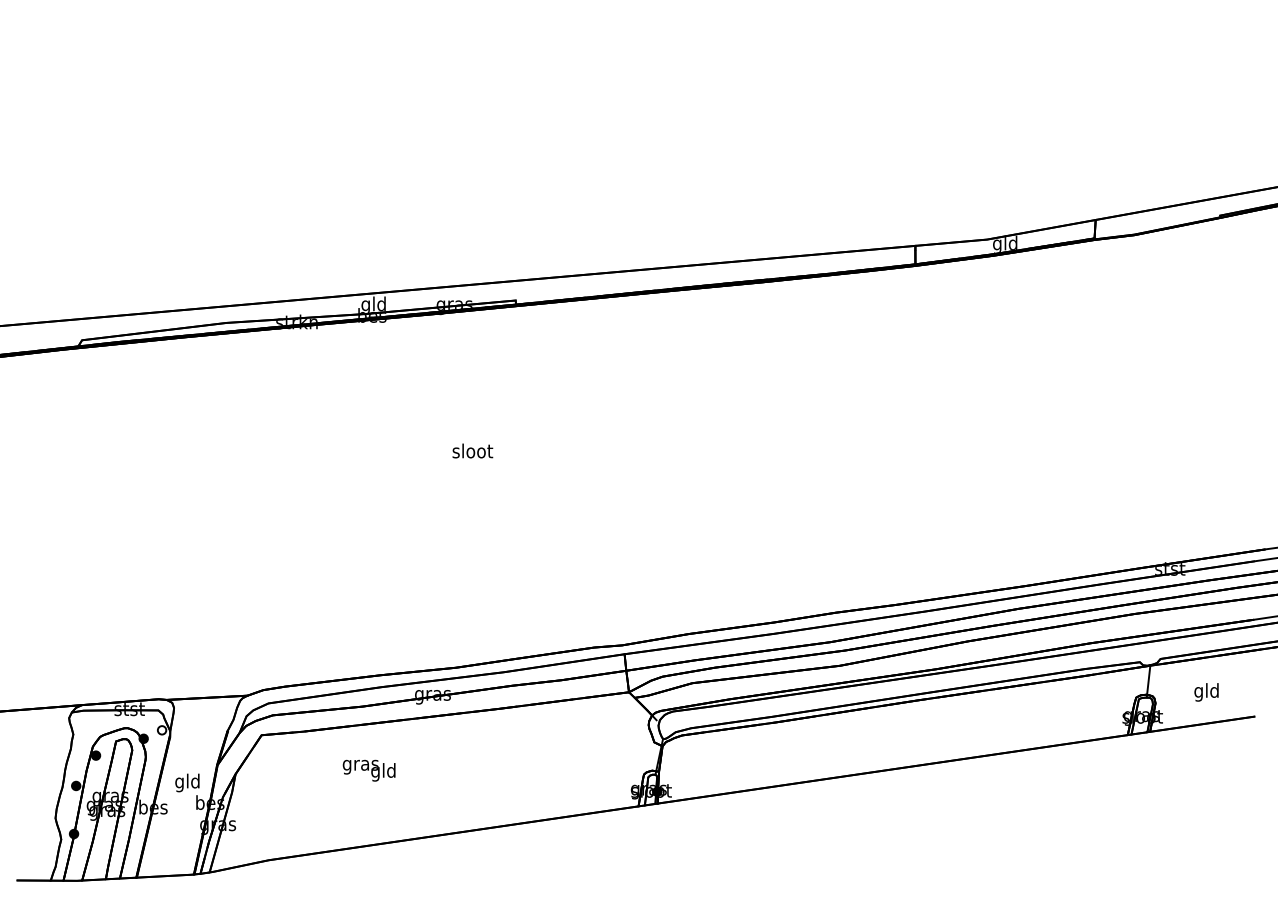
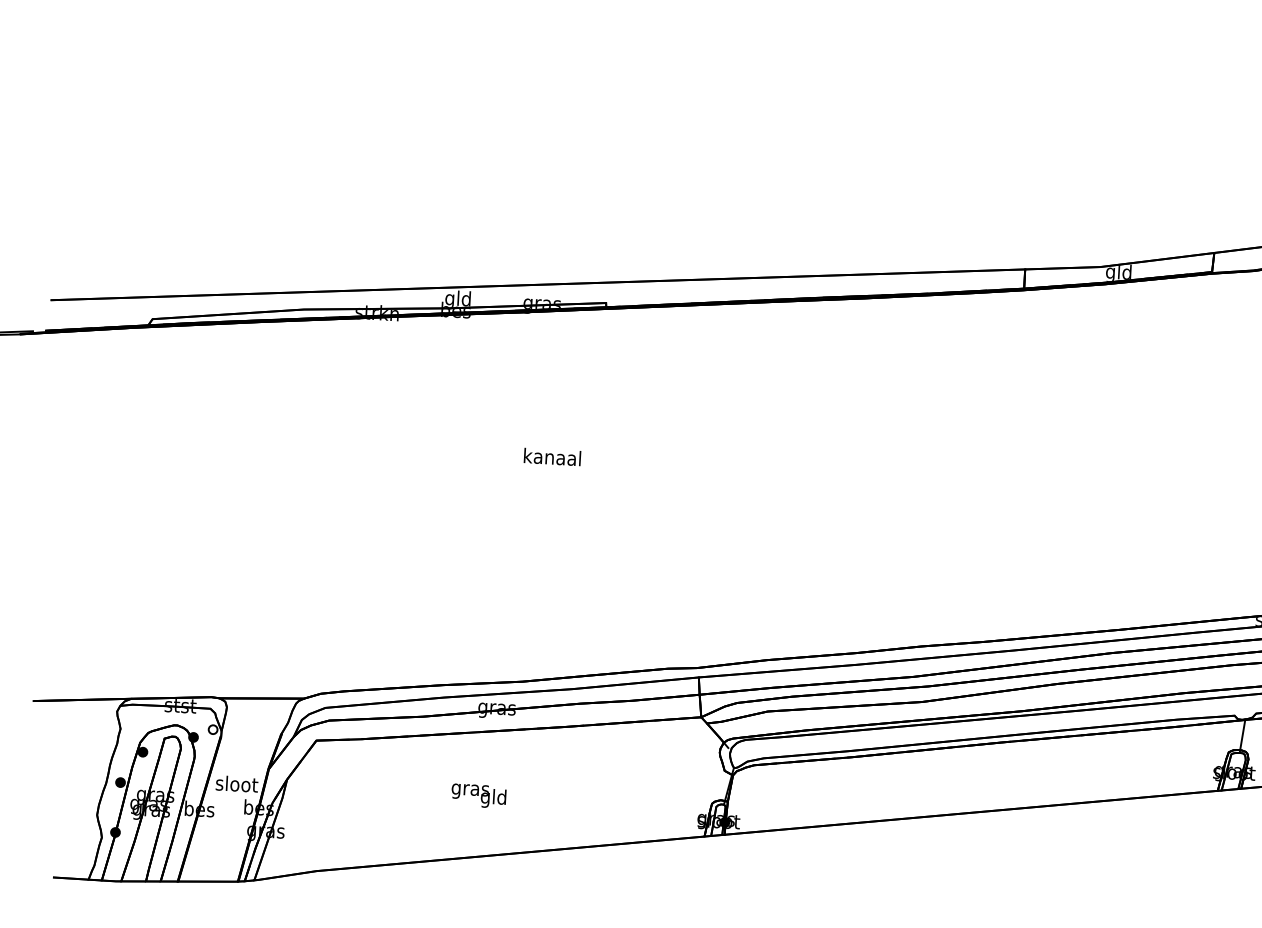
text: (472, 450) -> (552, 456), sloot -> kanaal
text: (368, 770) -> (478, 795), moved
text: (187, 782) -> (236, 785), gld -> sloot

